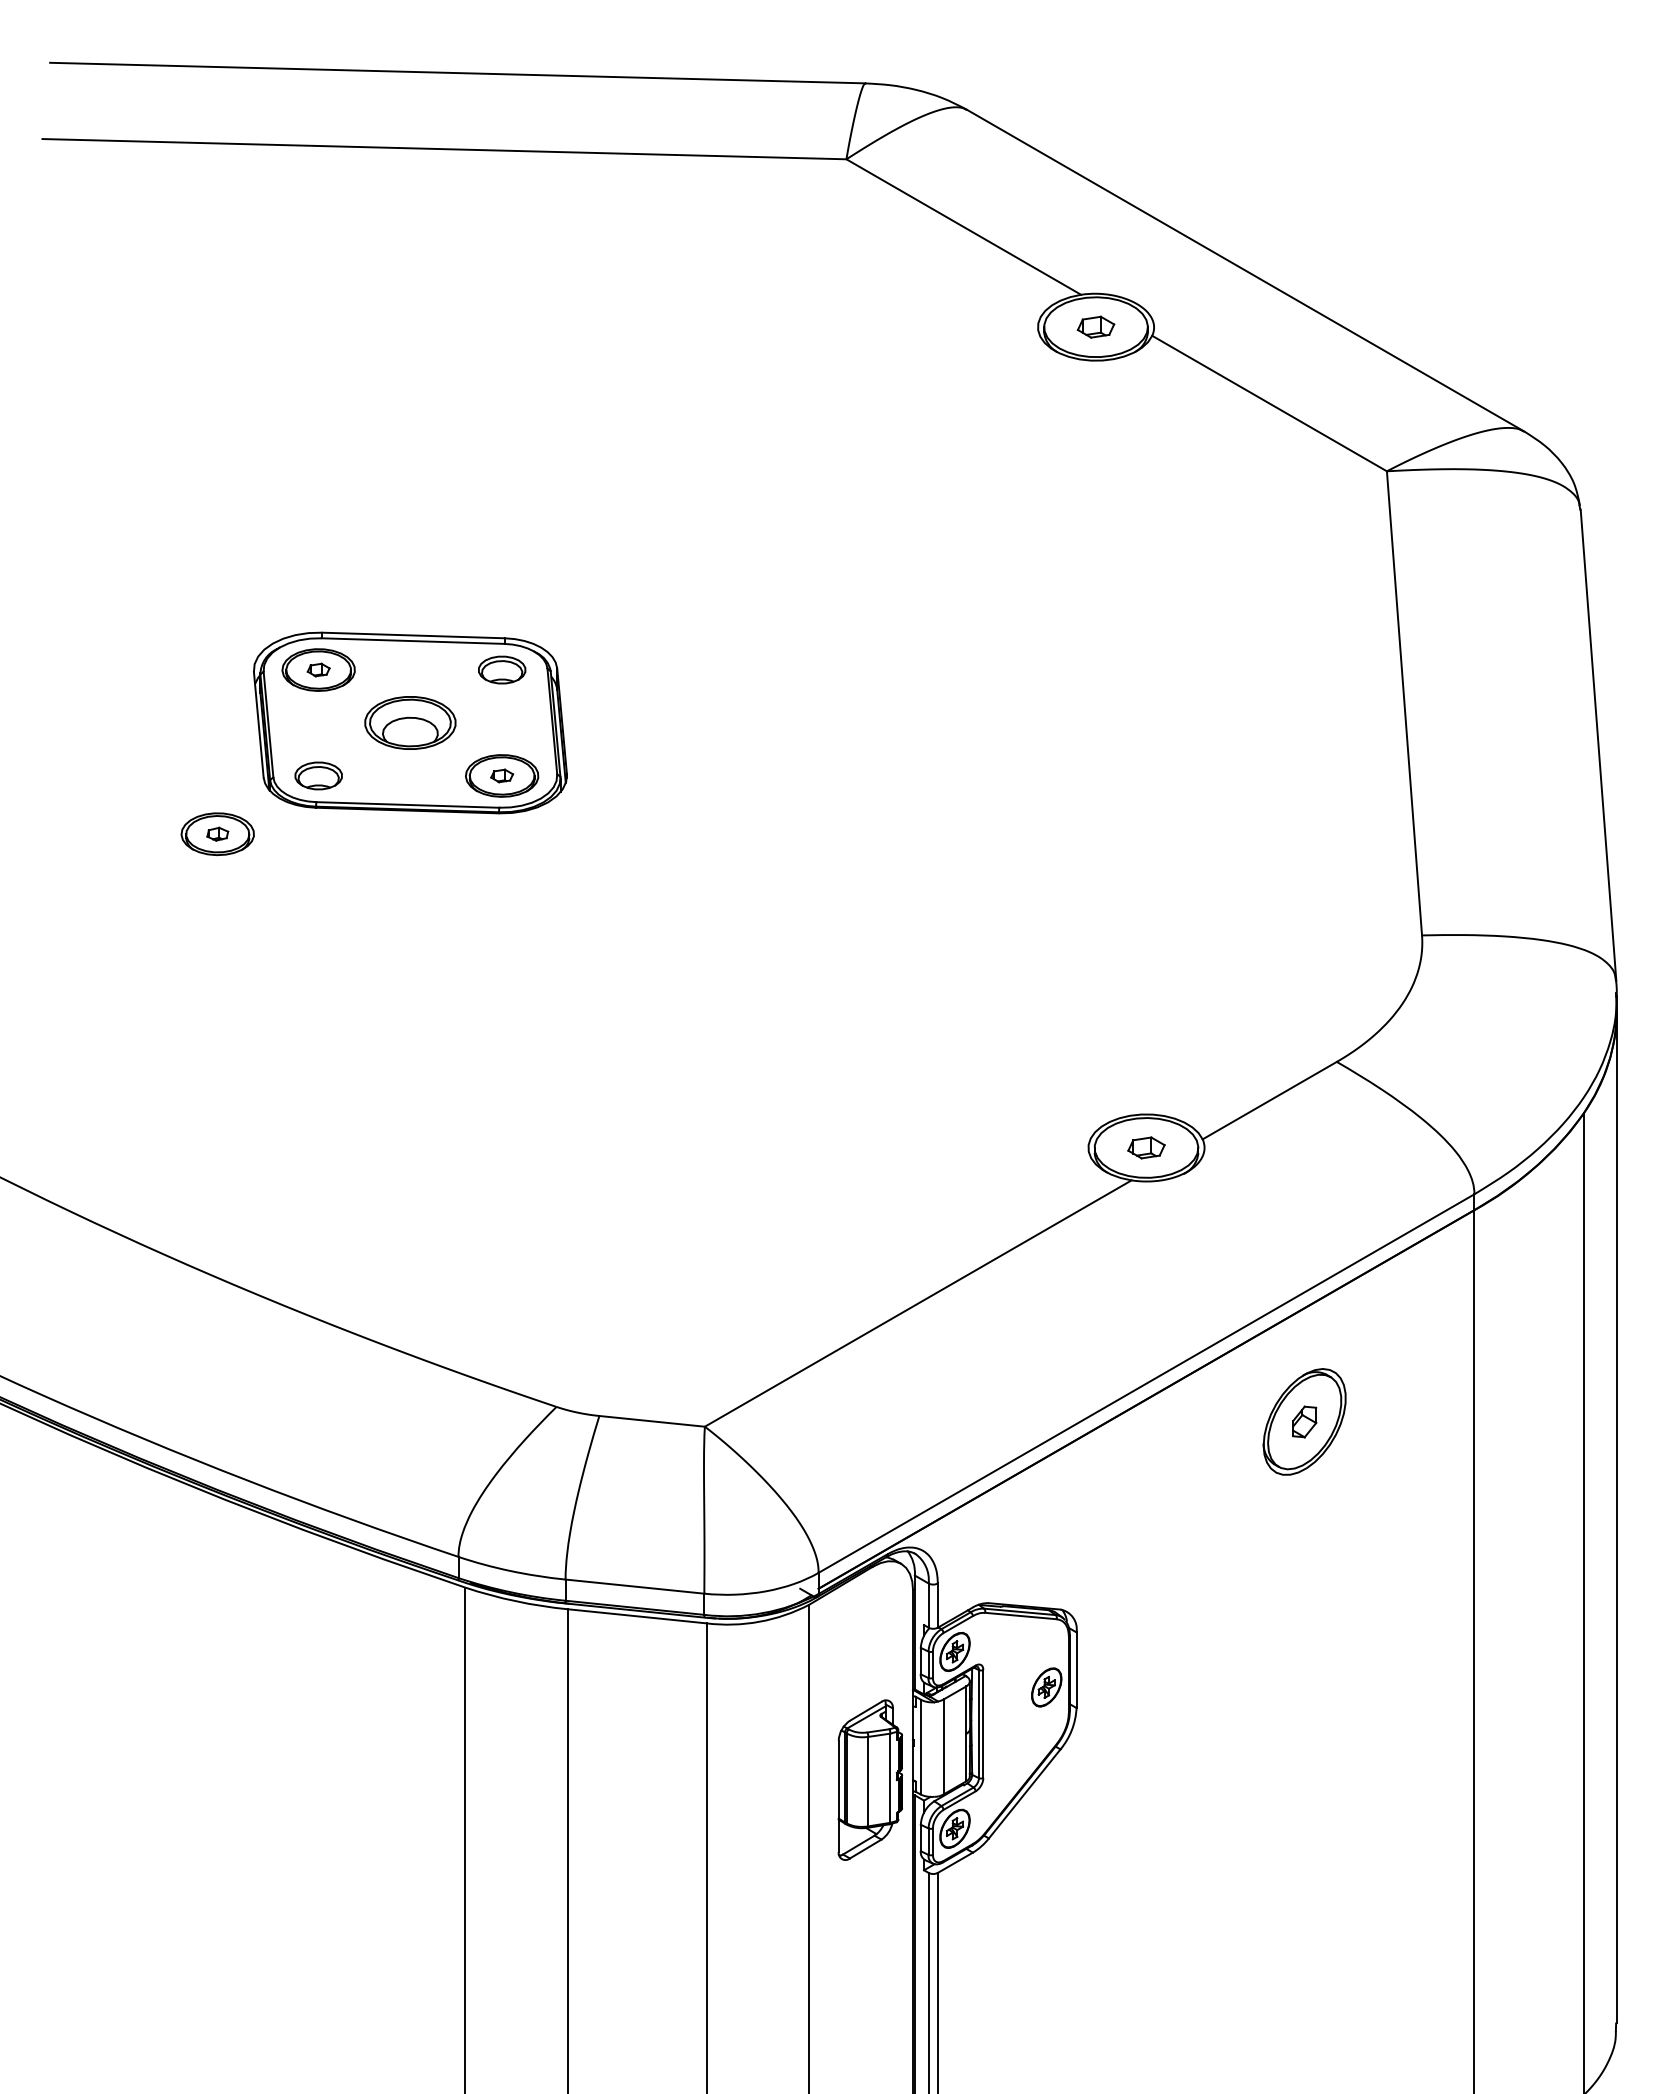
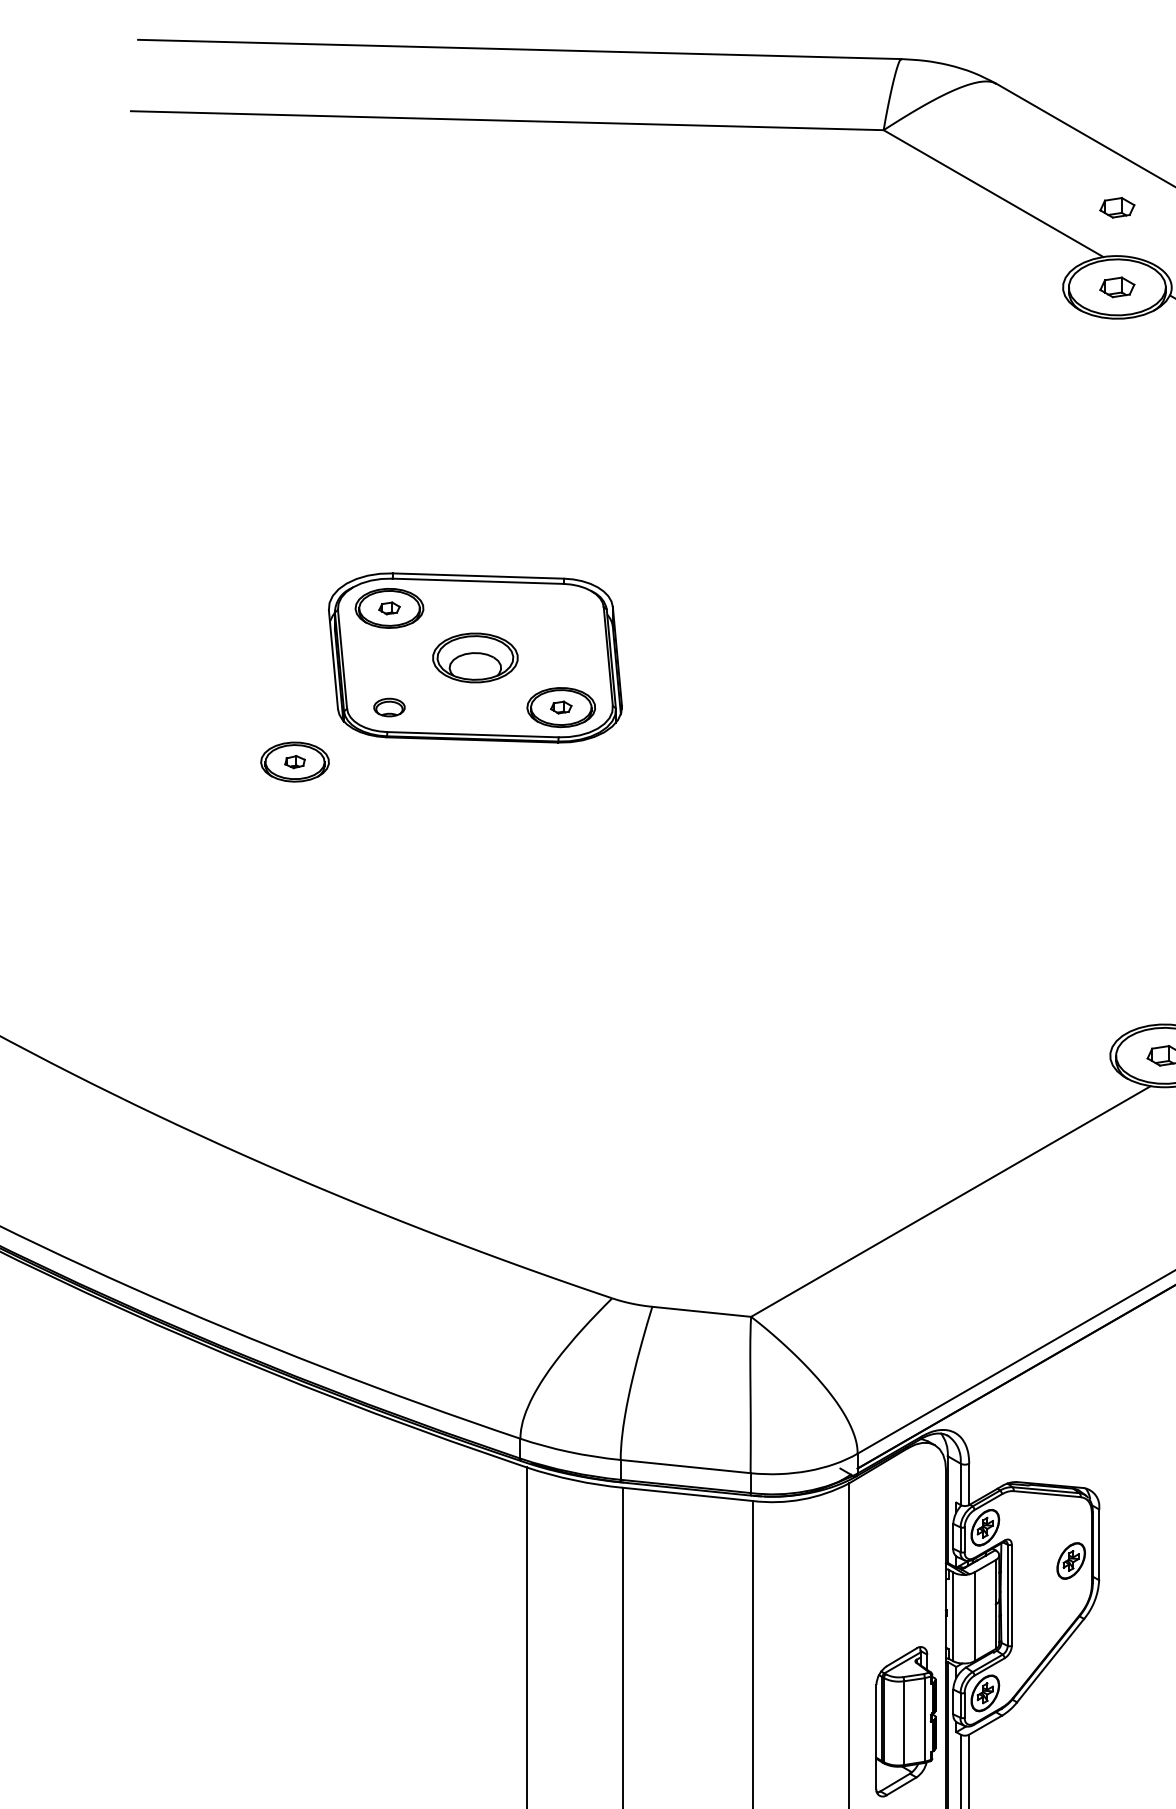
part: (1095, 241) -> (1116, 207), added
part: (502, 669) -> (561, 607), removed
part: (318, 775) -> (389, 707), size x0.7
part: (870, 1779) -> (906, 1721), moved

